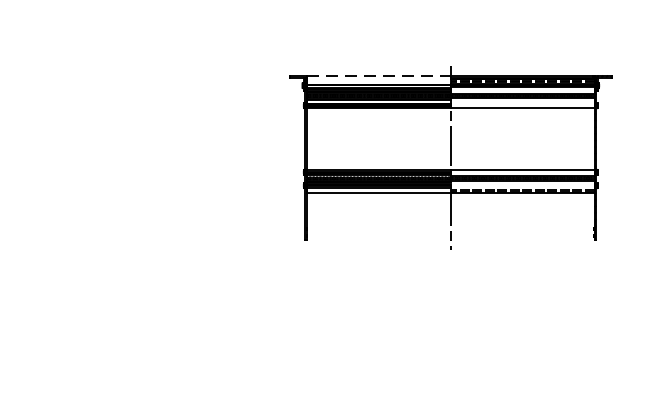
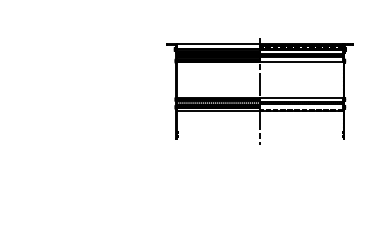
line: (378, 75) -> (218, 43), dashed -> solid

